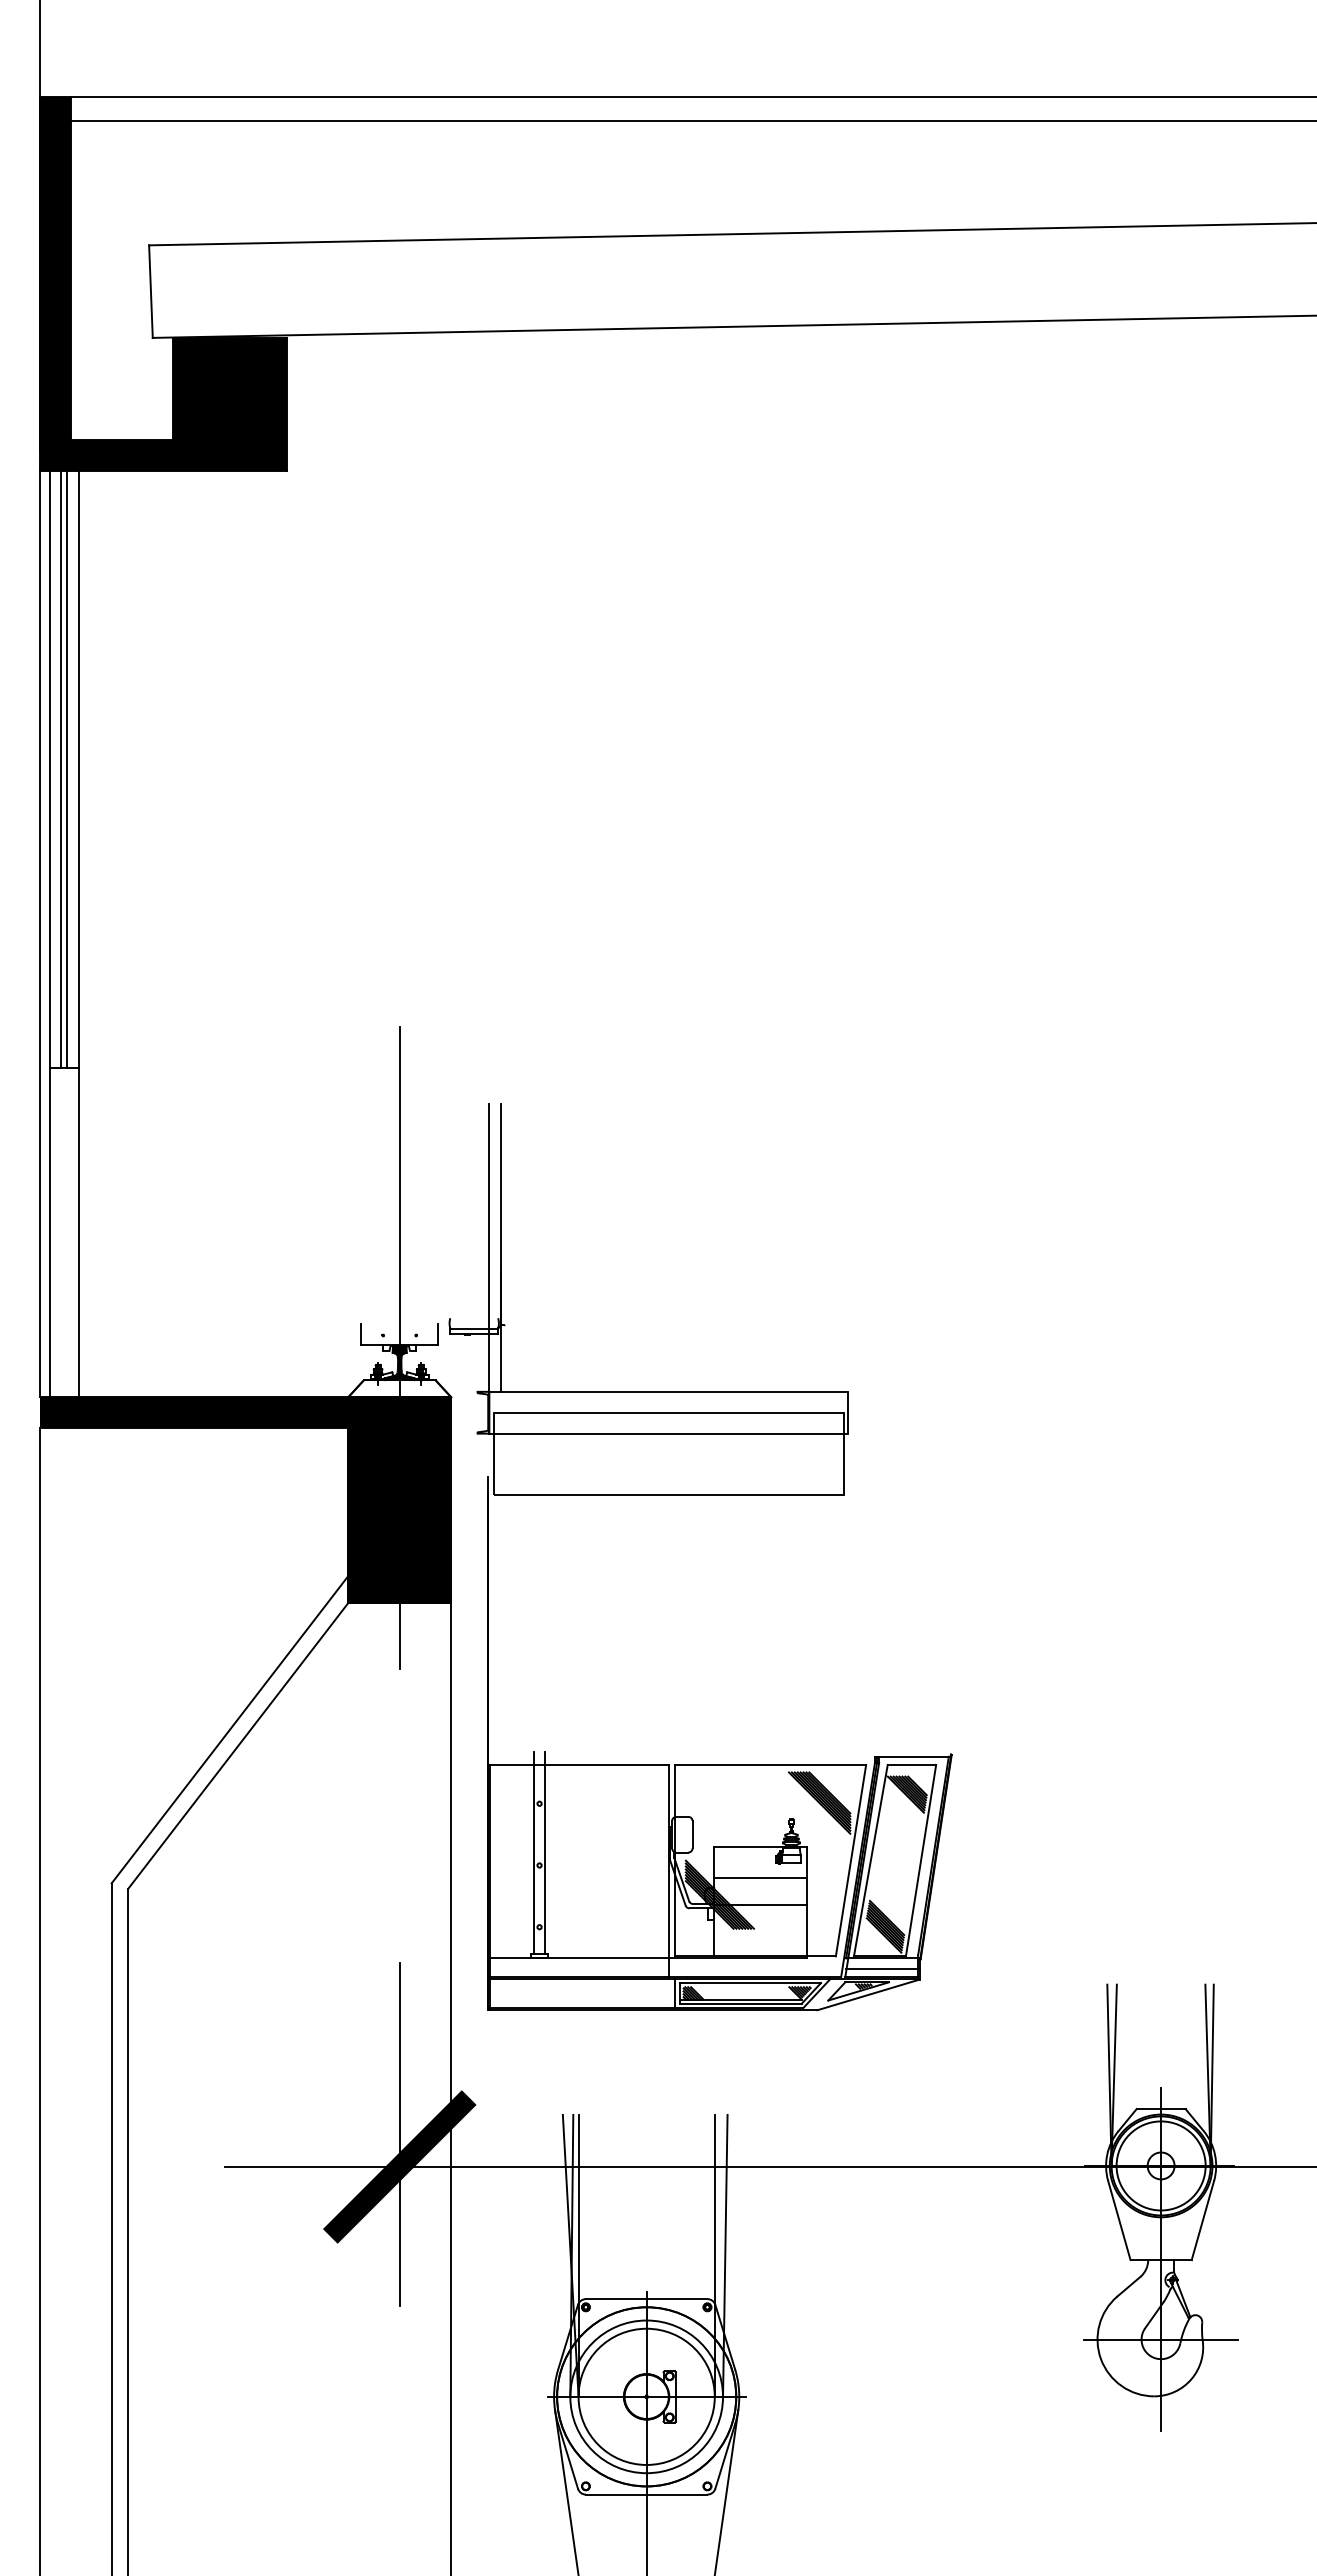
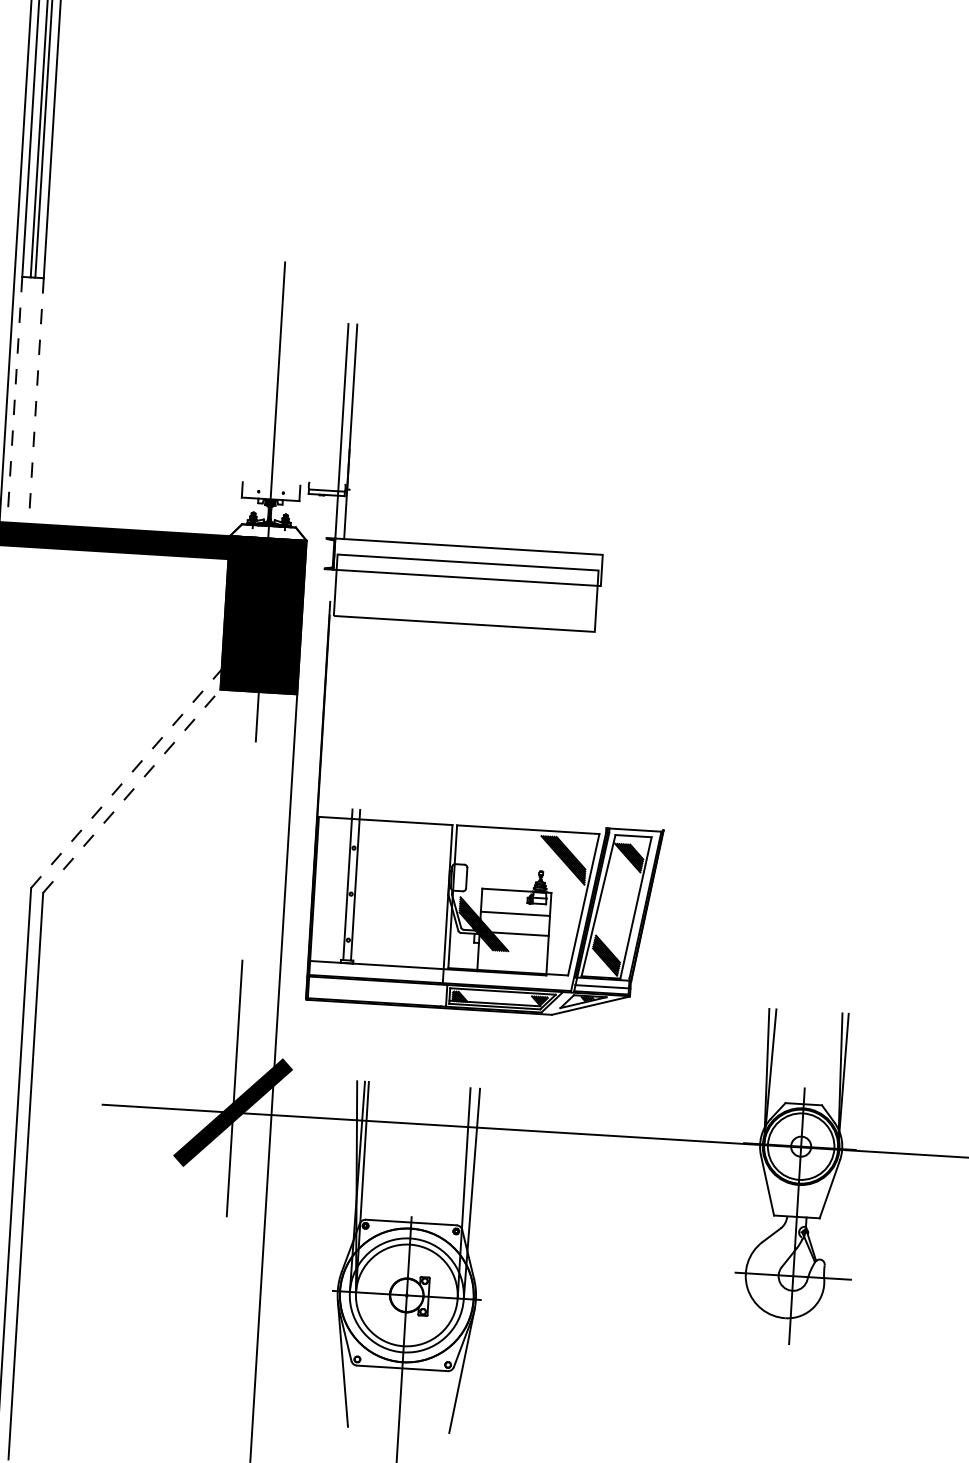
line: (49, 1232) -> (14, 399), solid -> dashed
line: (78, 1232) -> (36, 400), solid -> dashed
line: (229, 1729) -> (126, 778), solid -> dashed
line: (238, 1745) -> (132, 790), solid -> dashed

